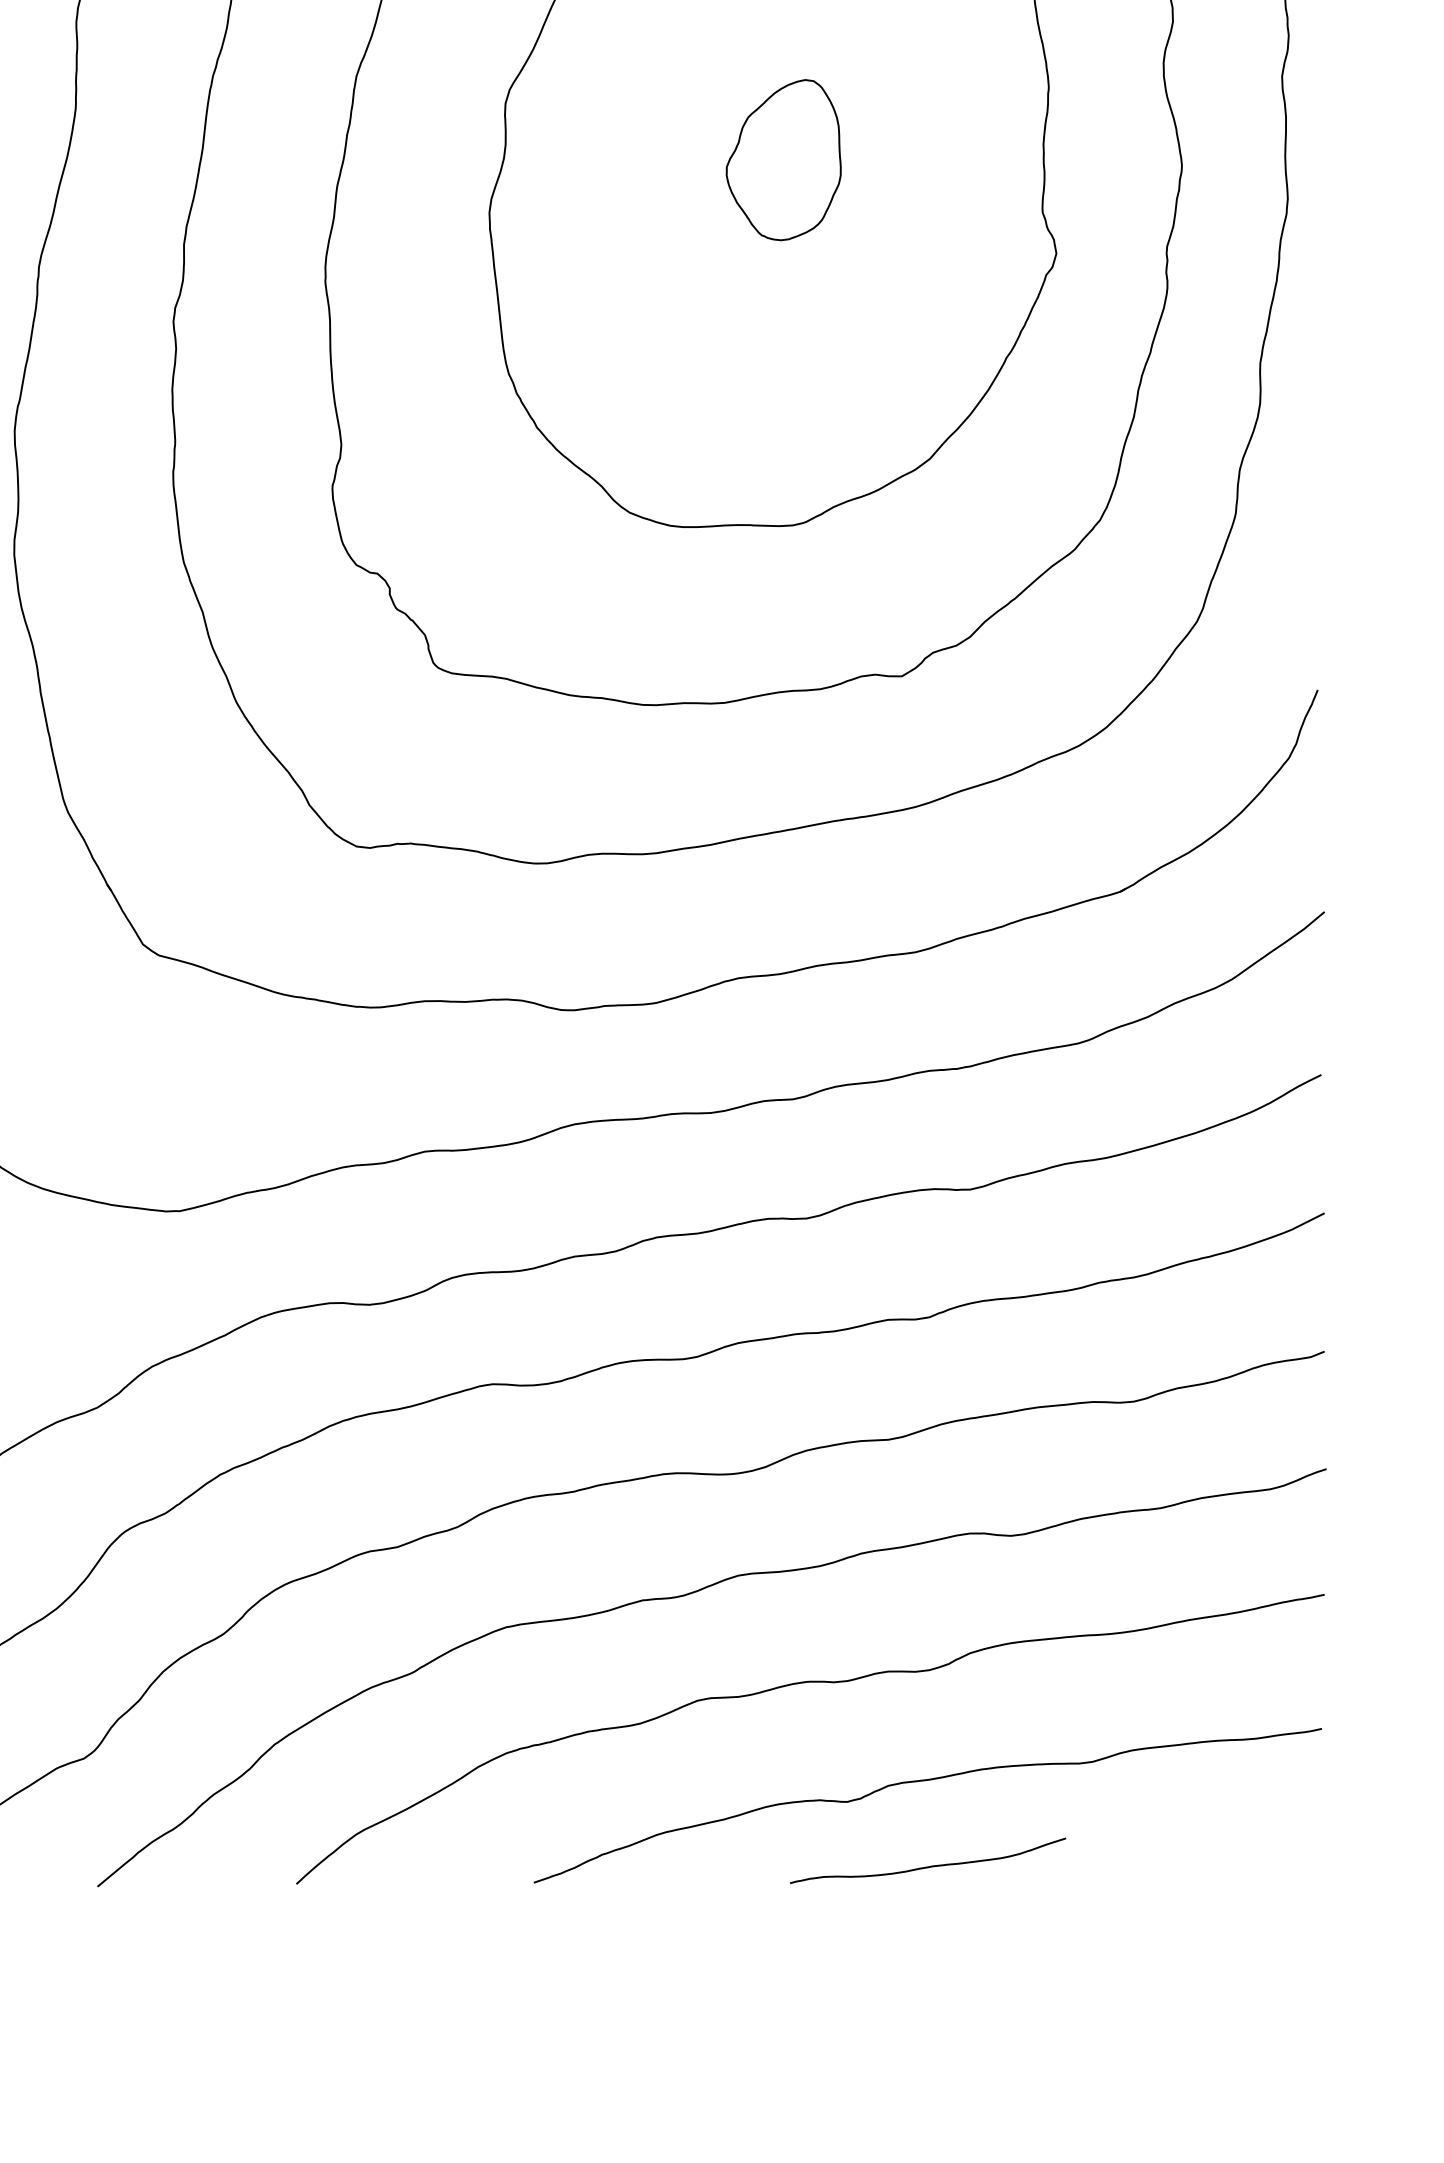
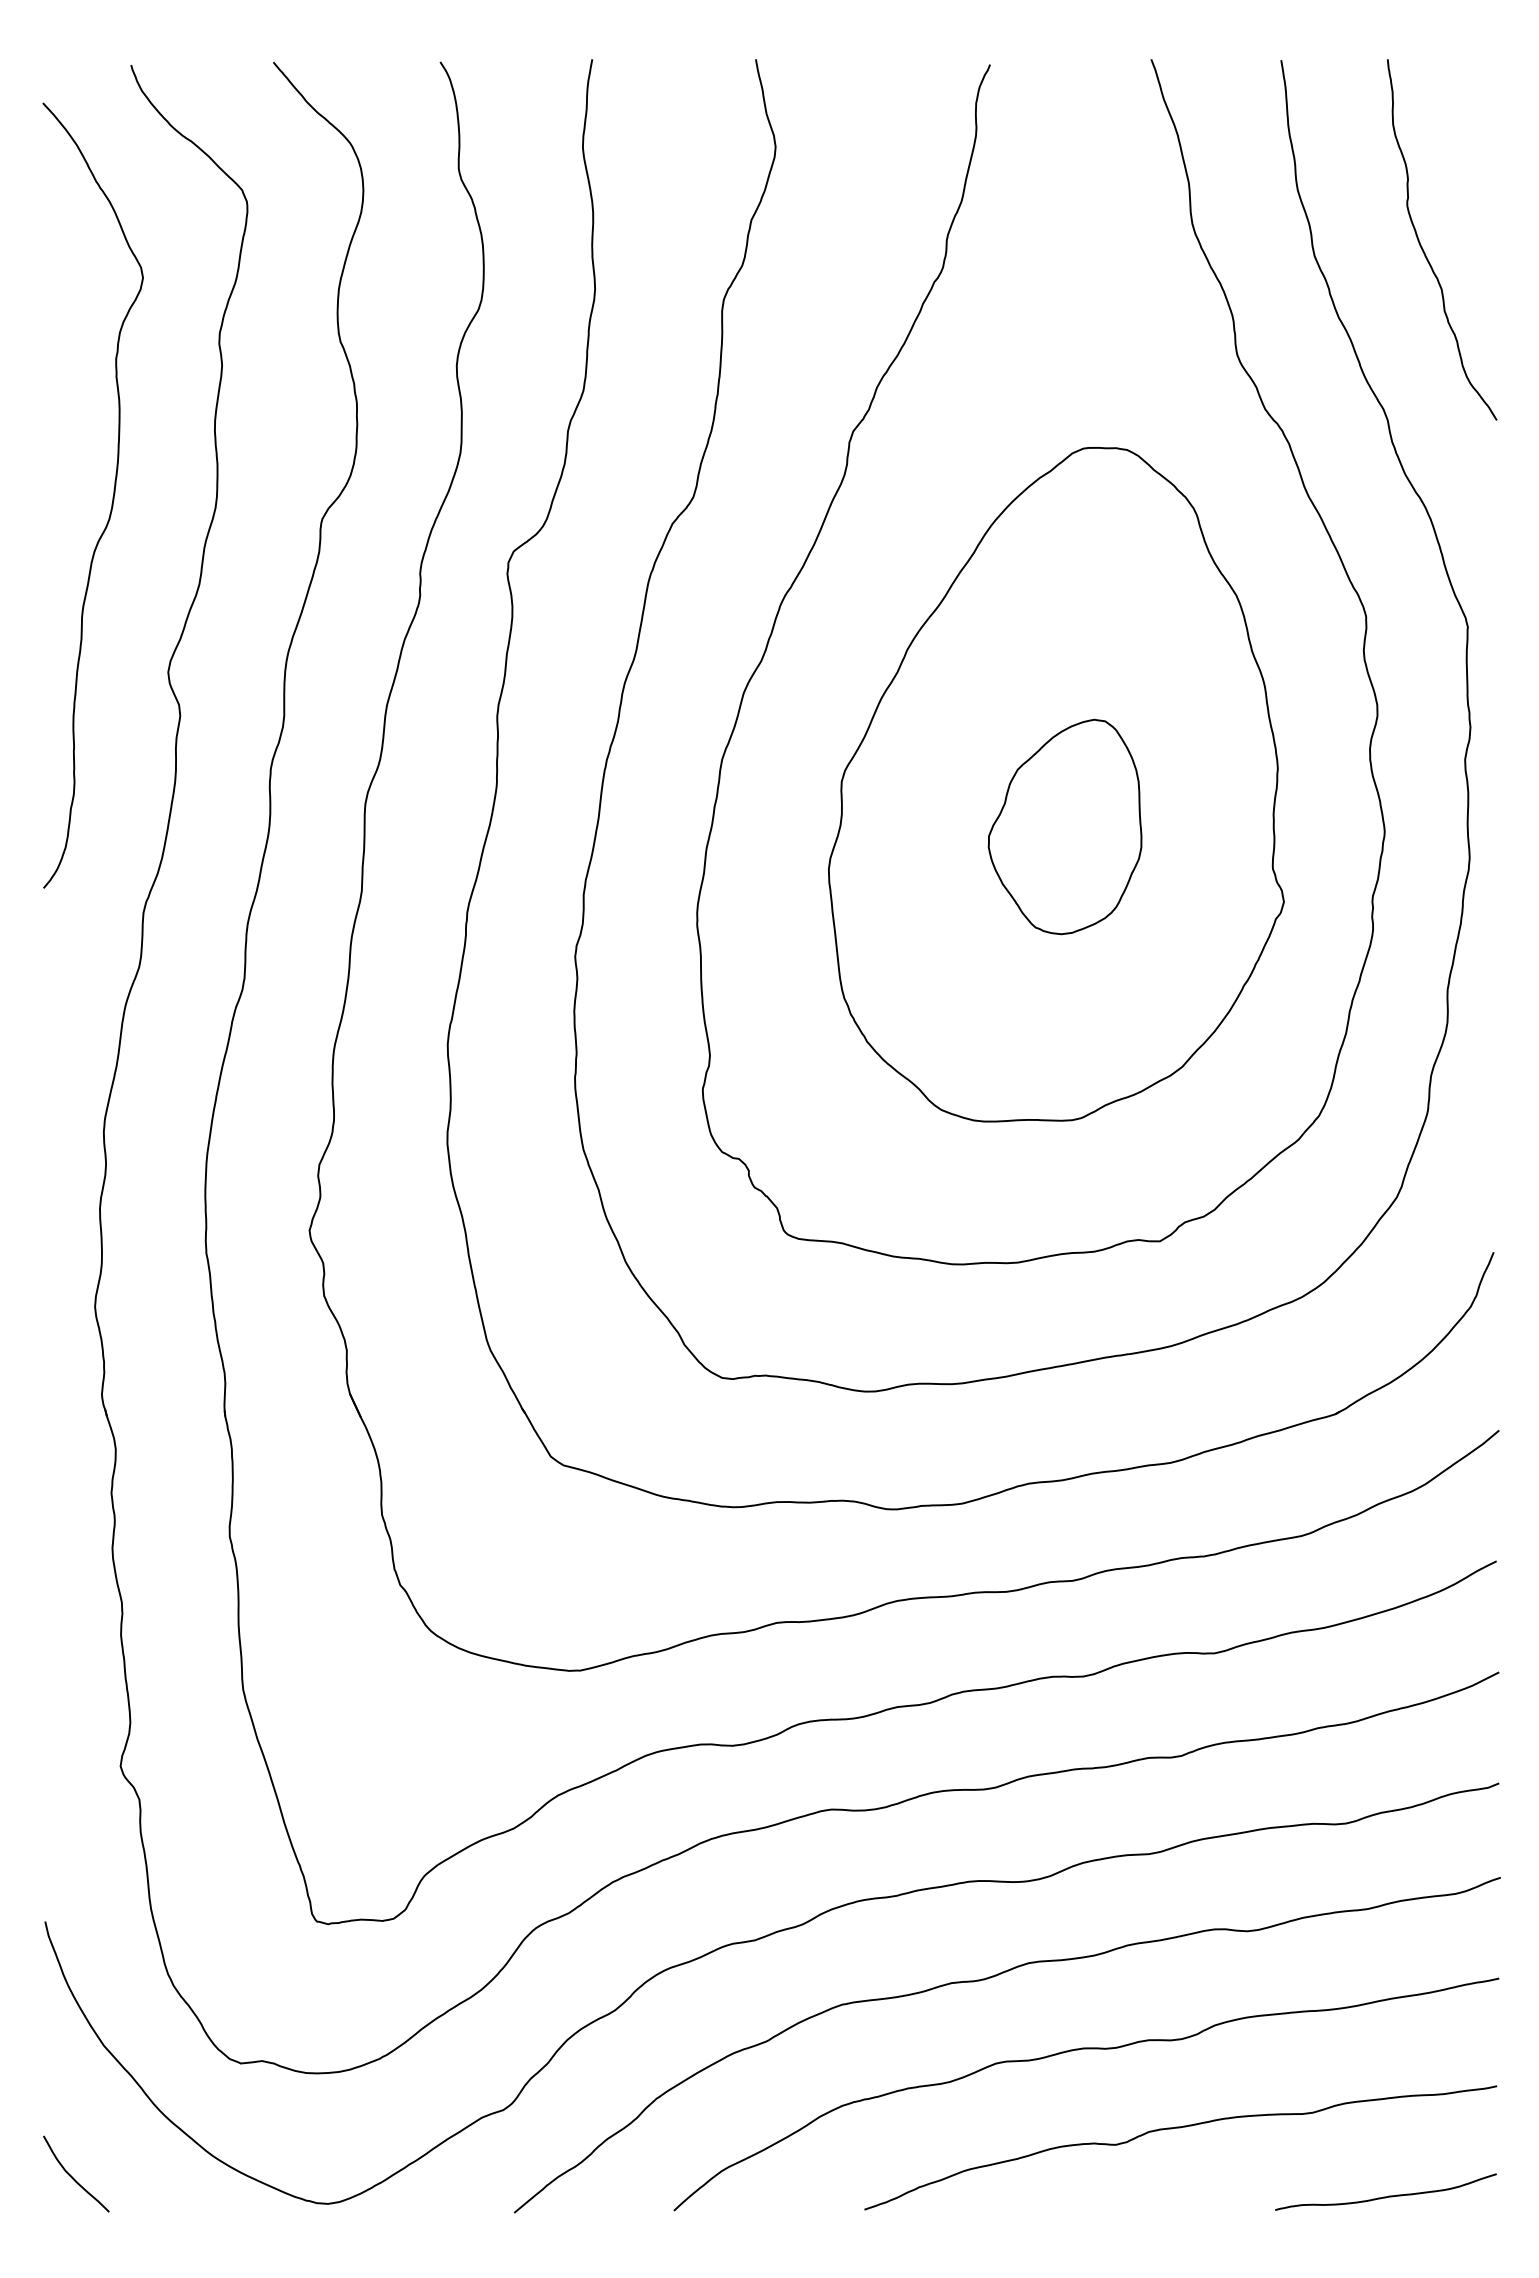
part: (783, 159) -> (1064, 826), size x1.67
curve: (931, 1865) -> (1388, 2195), moved

